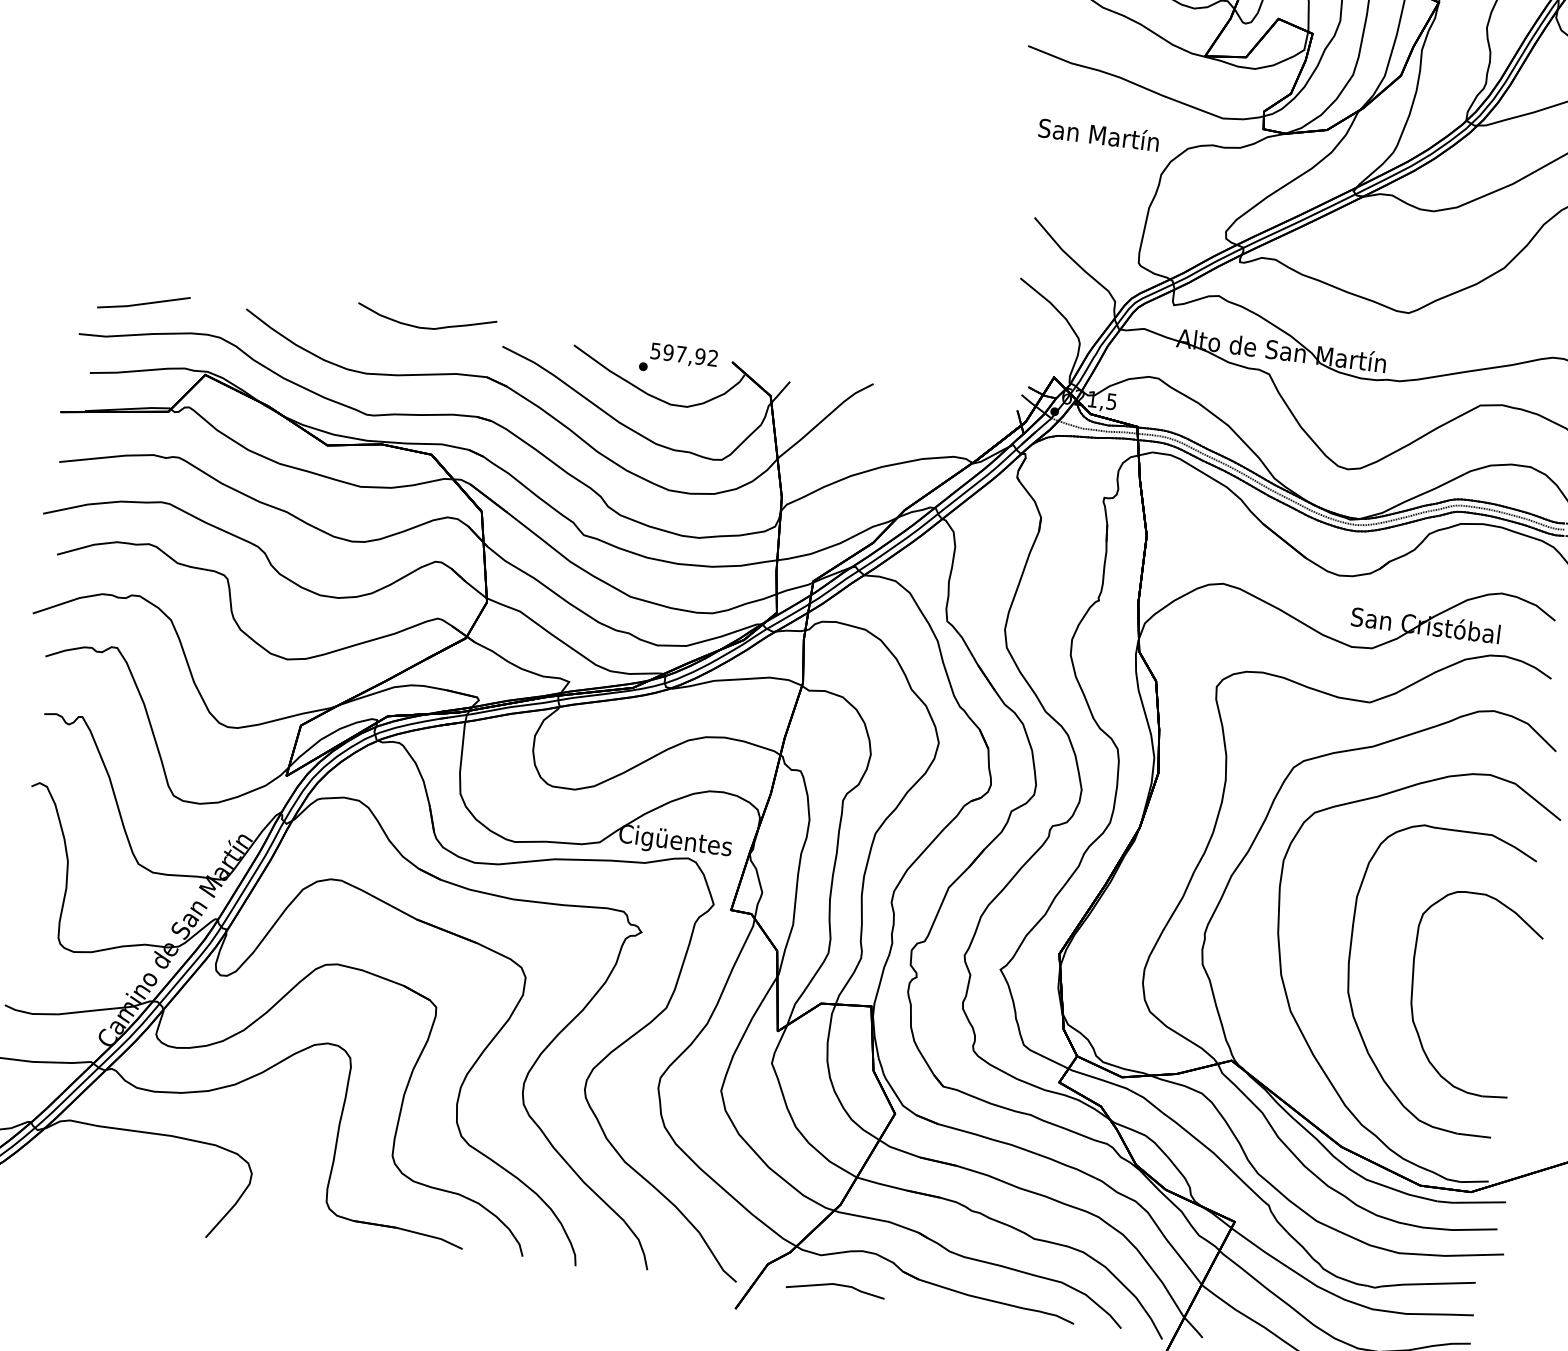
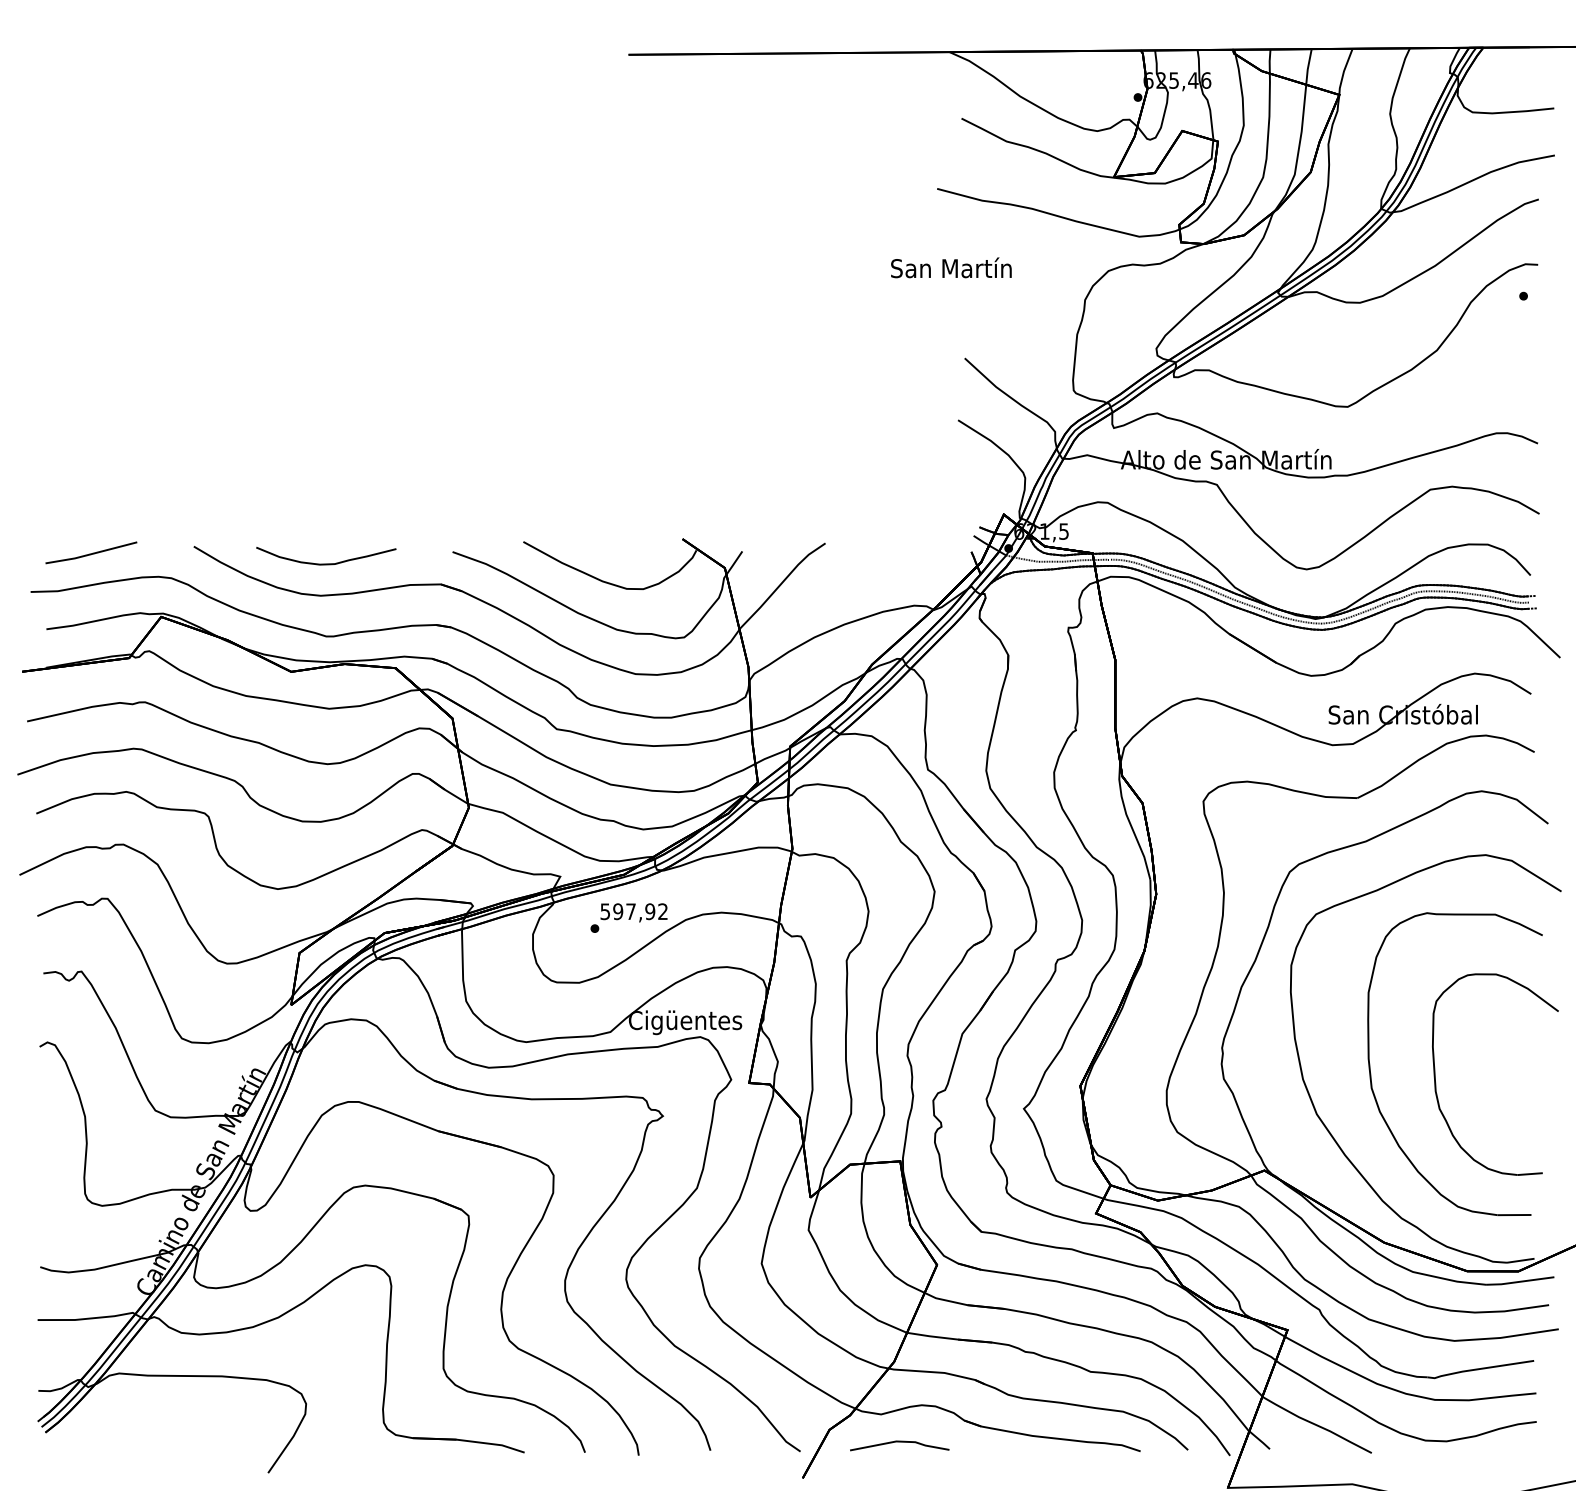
text: (1099, 134) -> (951, 267), moved
part: (426, 327) -> (326, 563), moved
text: (678, 359) -> (628, 917), moved

